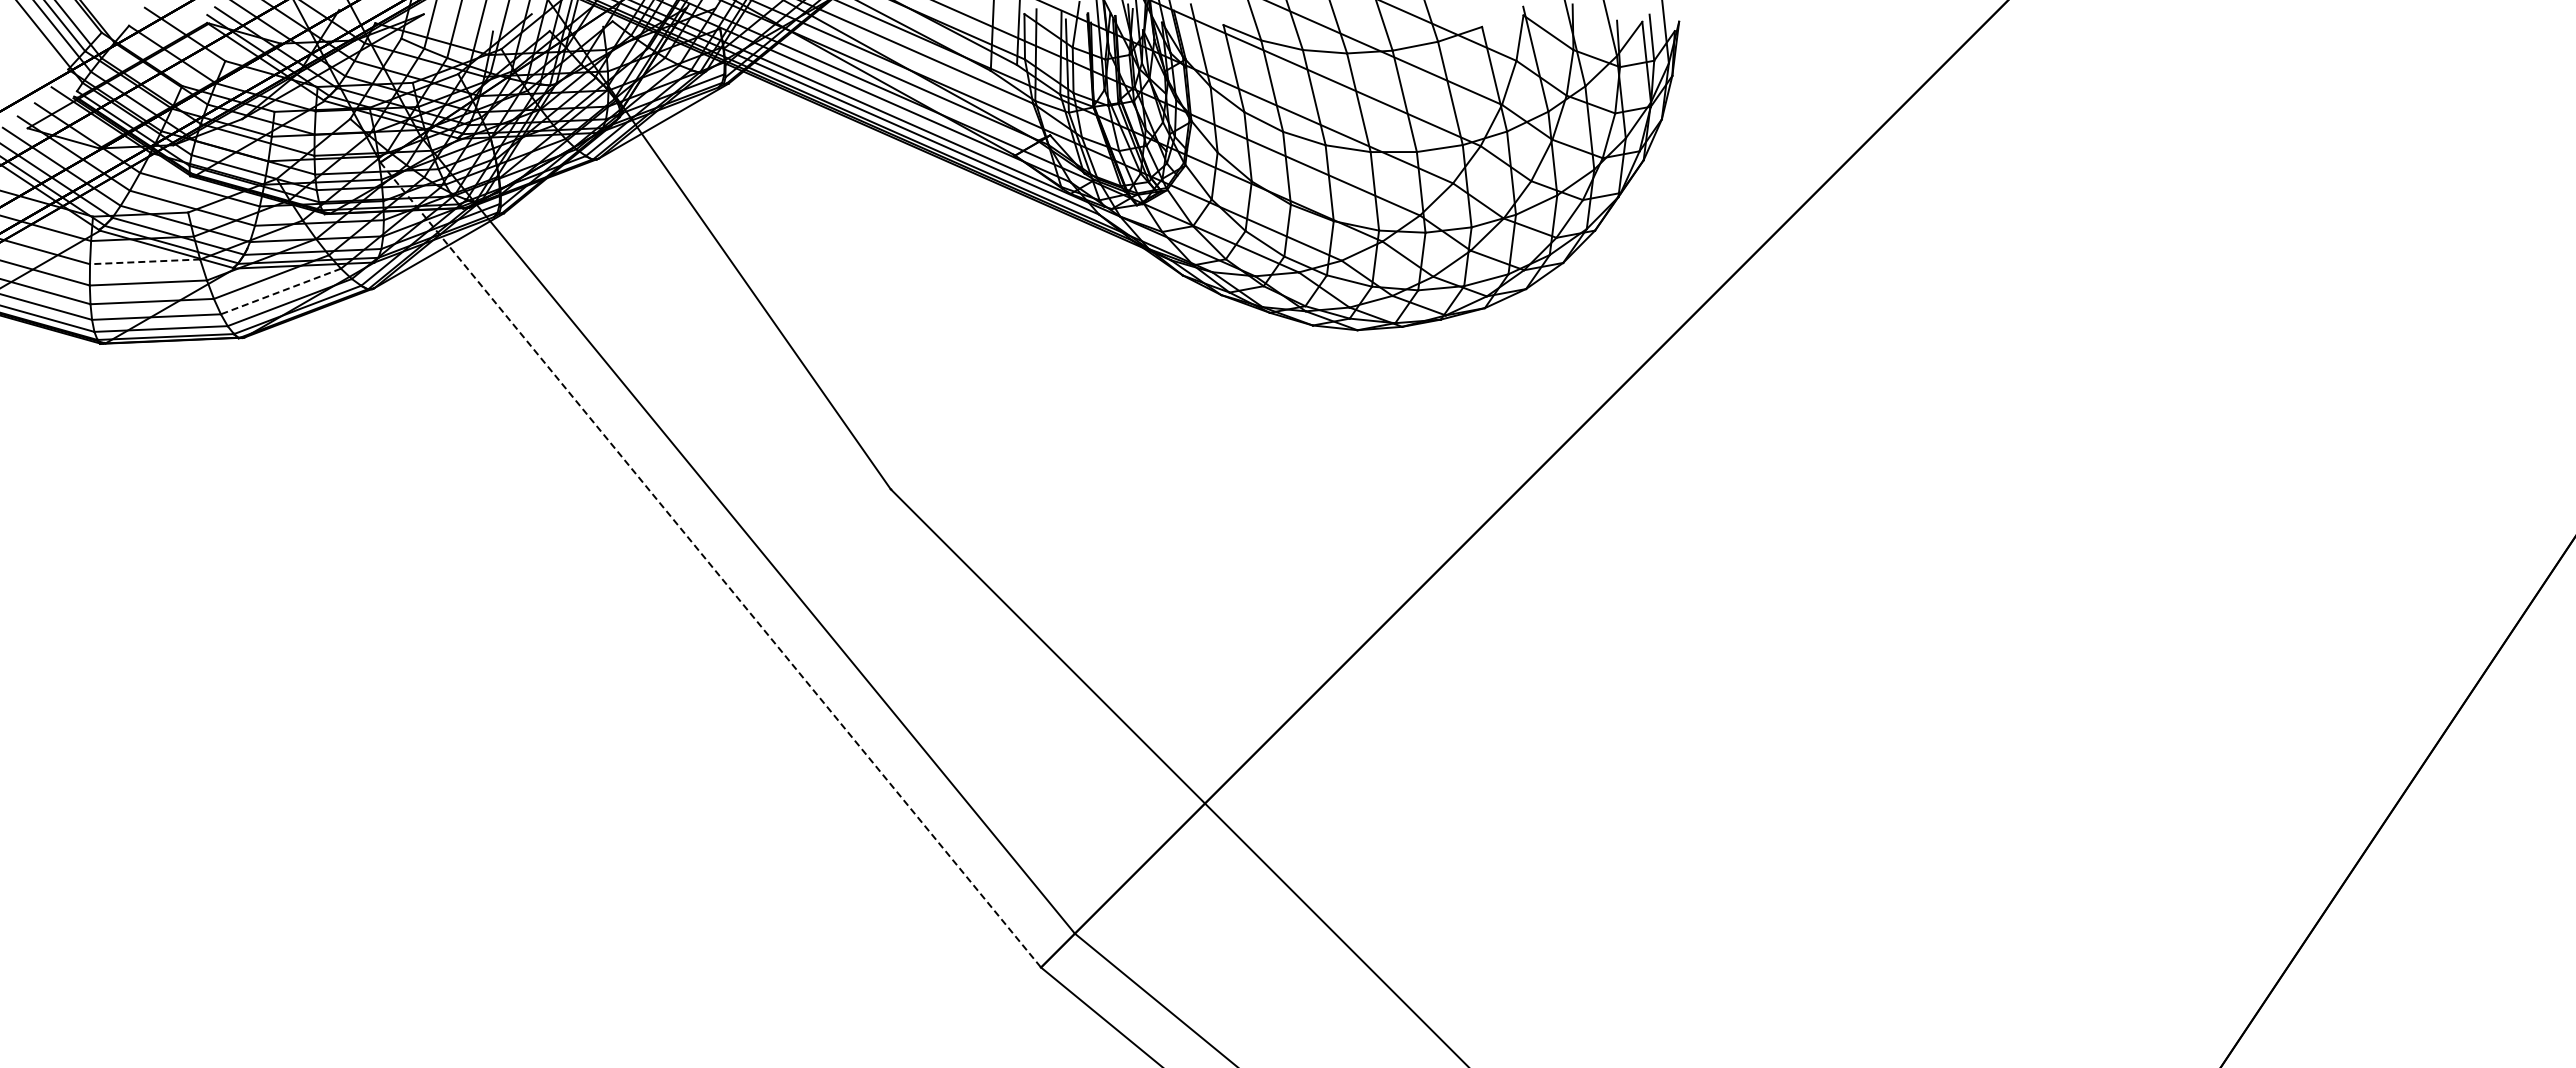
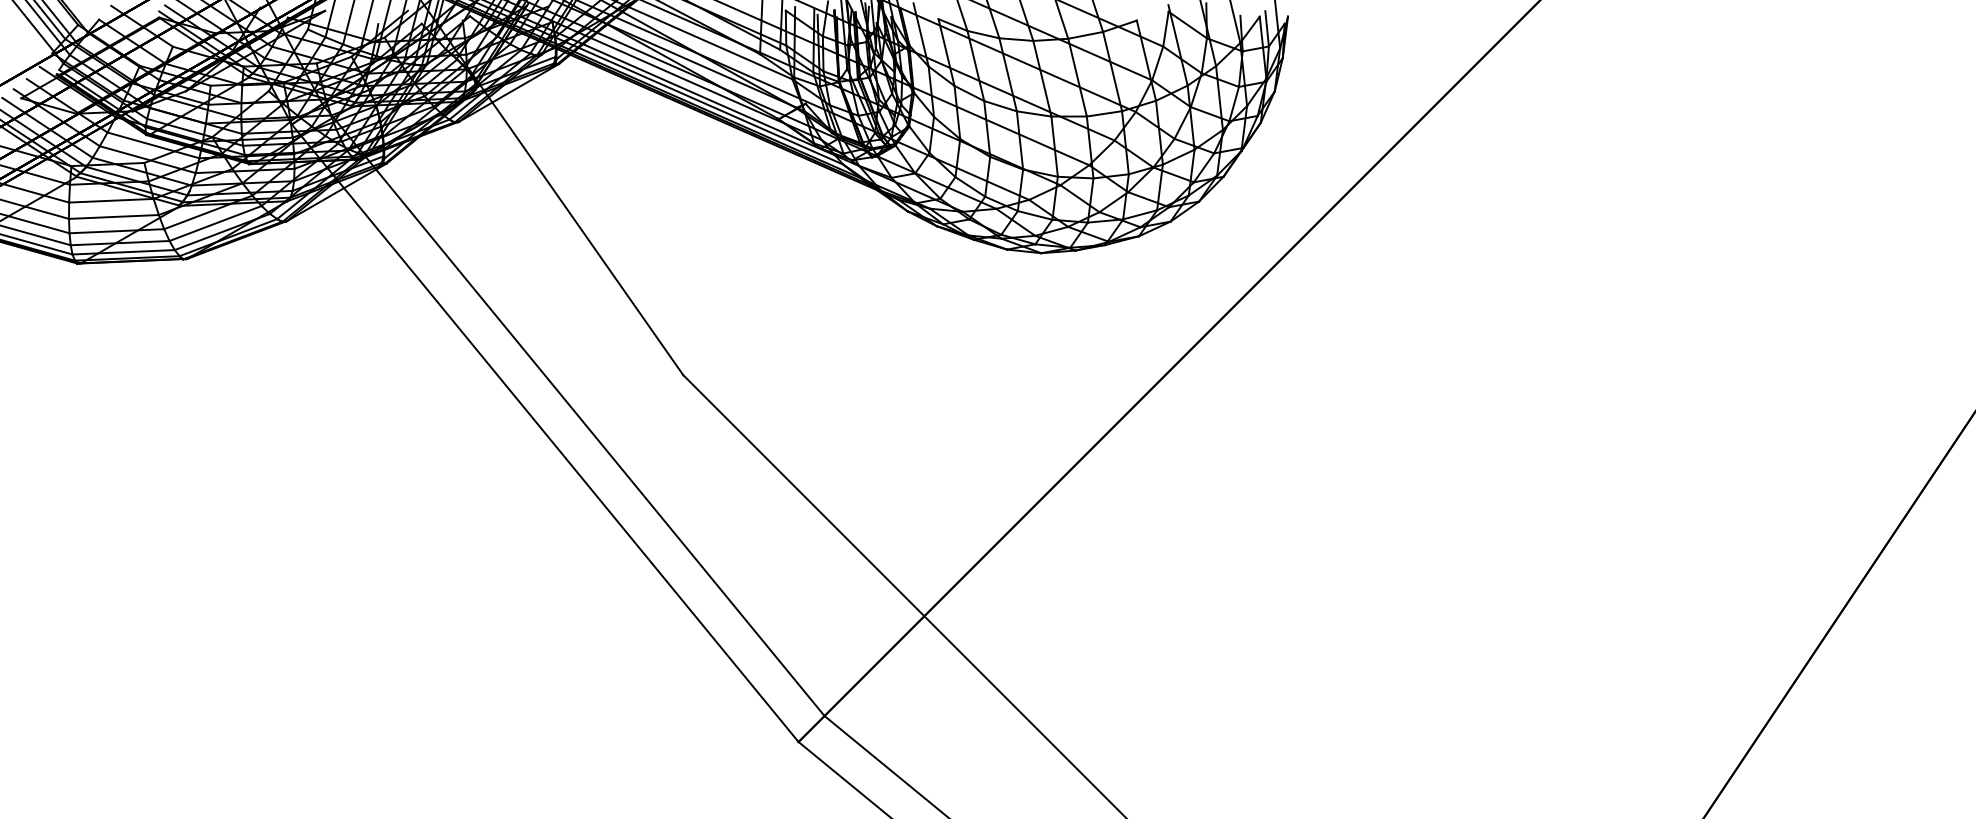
line: (144, 261) -> (110, 200), dashed -> solid
line: (280, 291) -> (215, 223), dashed -> solid
line: (710, 565) -> (545, 433), dashed -> solid

